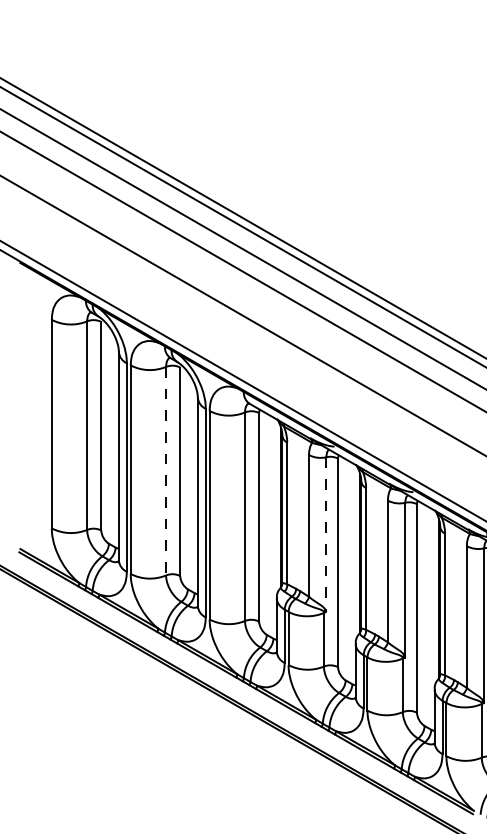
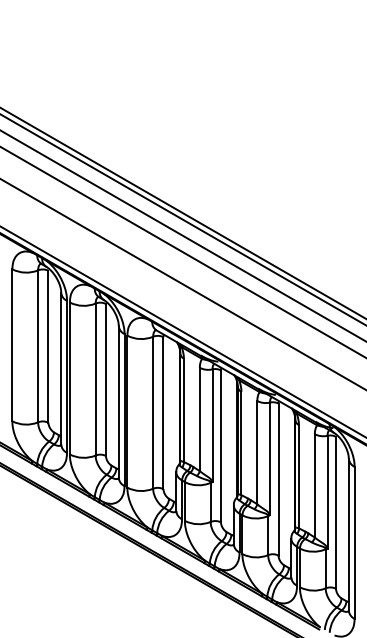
line: (165, 471) -> (95, 379), dashed -> solid
line: (326, 535) -> (212, 426), dashed -> solid

